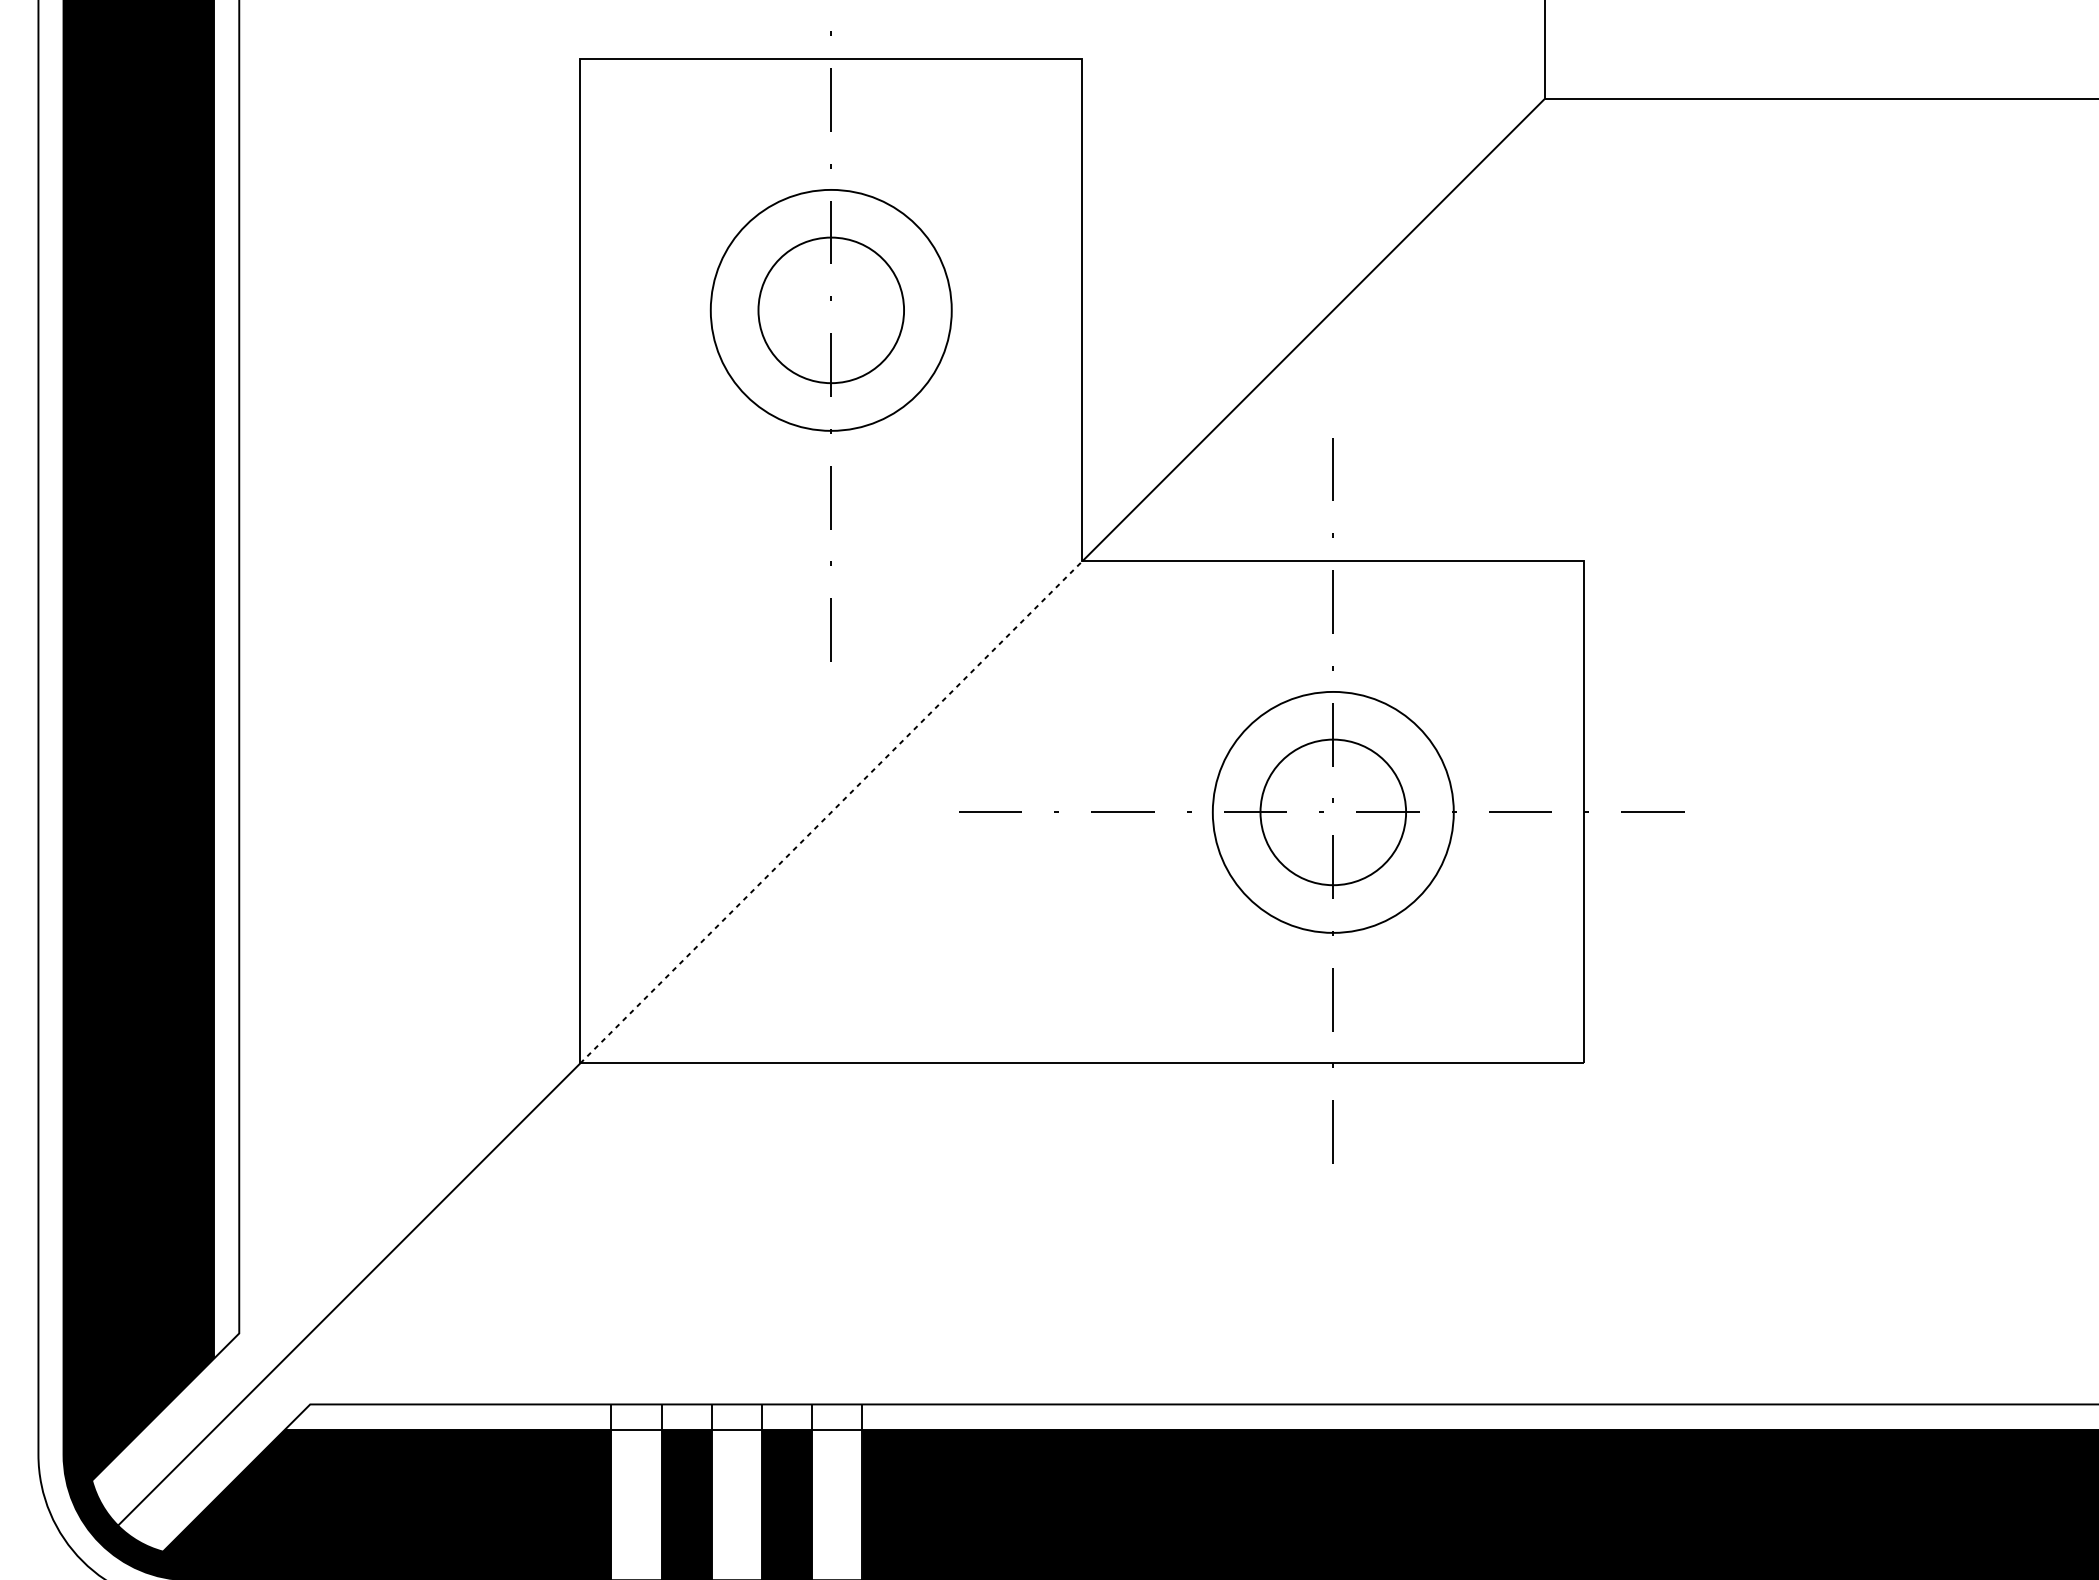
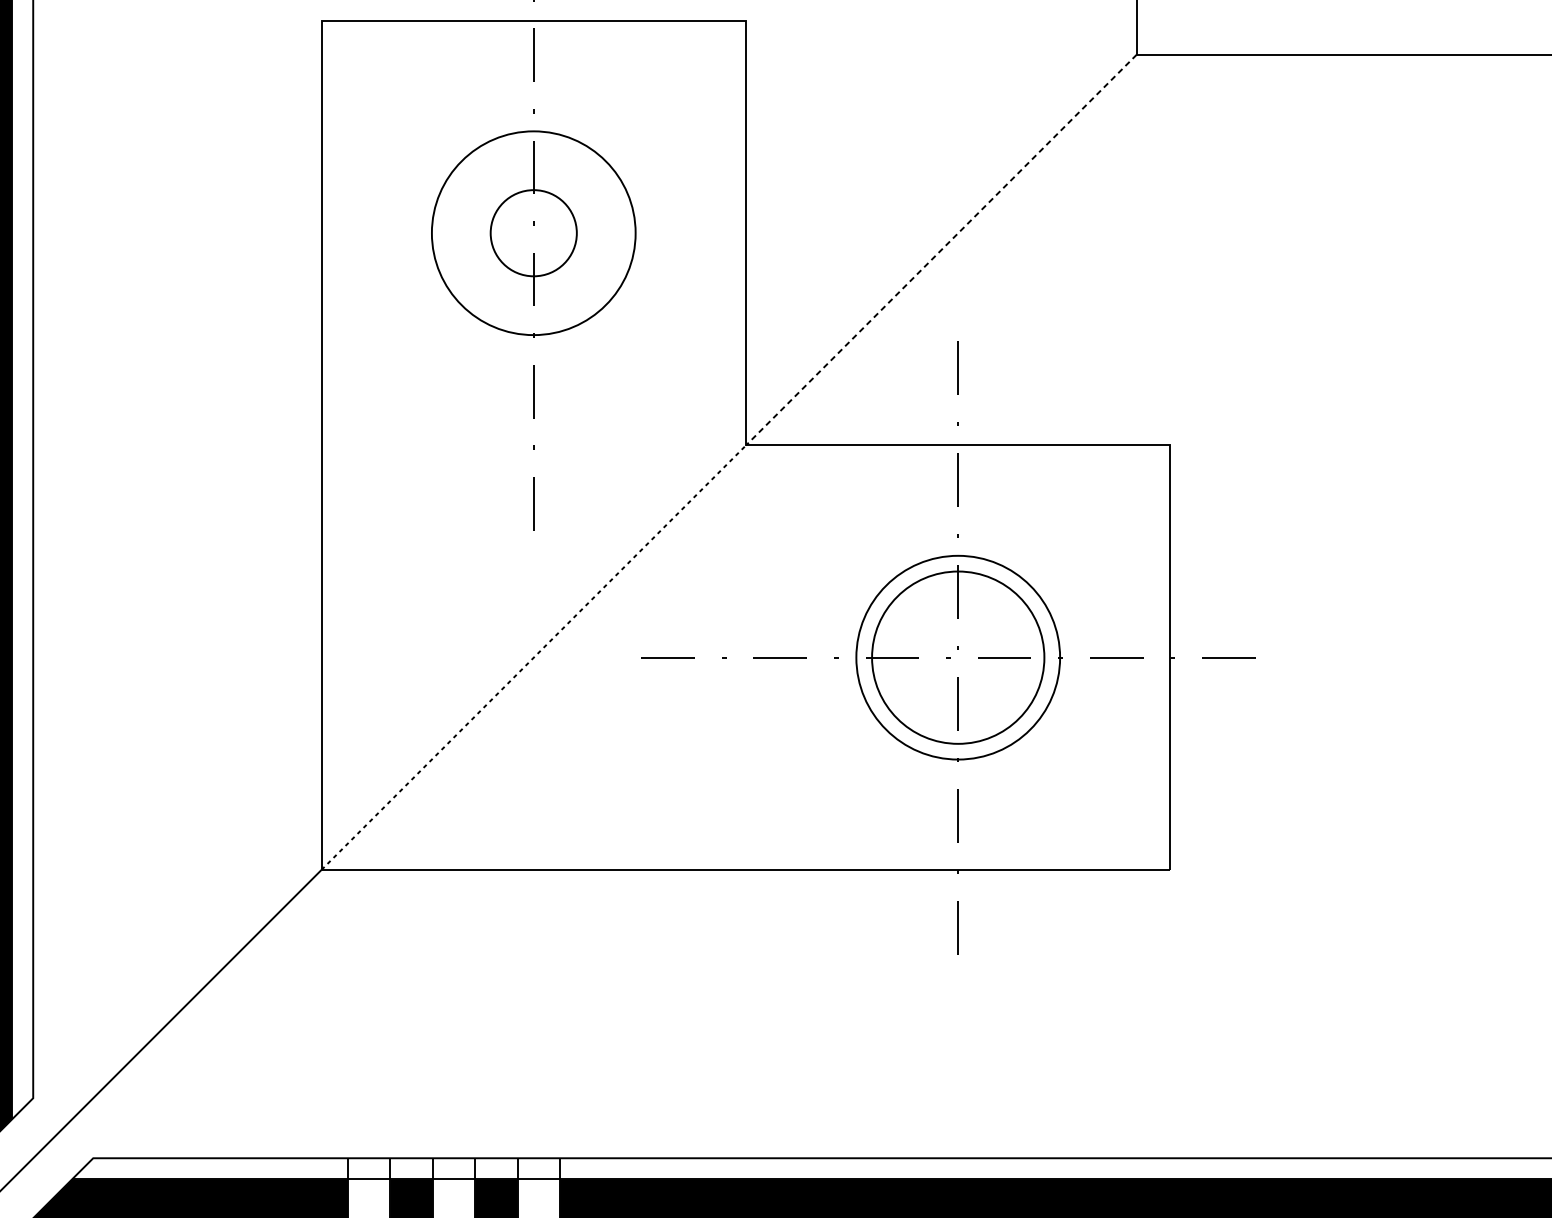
circle: (831, 310) -> (533, 233), size x0.7
line: (1313, 330) -> (941, 250), solid -> dashed
circle: (1333, 812) -> (958, 657), size x1.4

